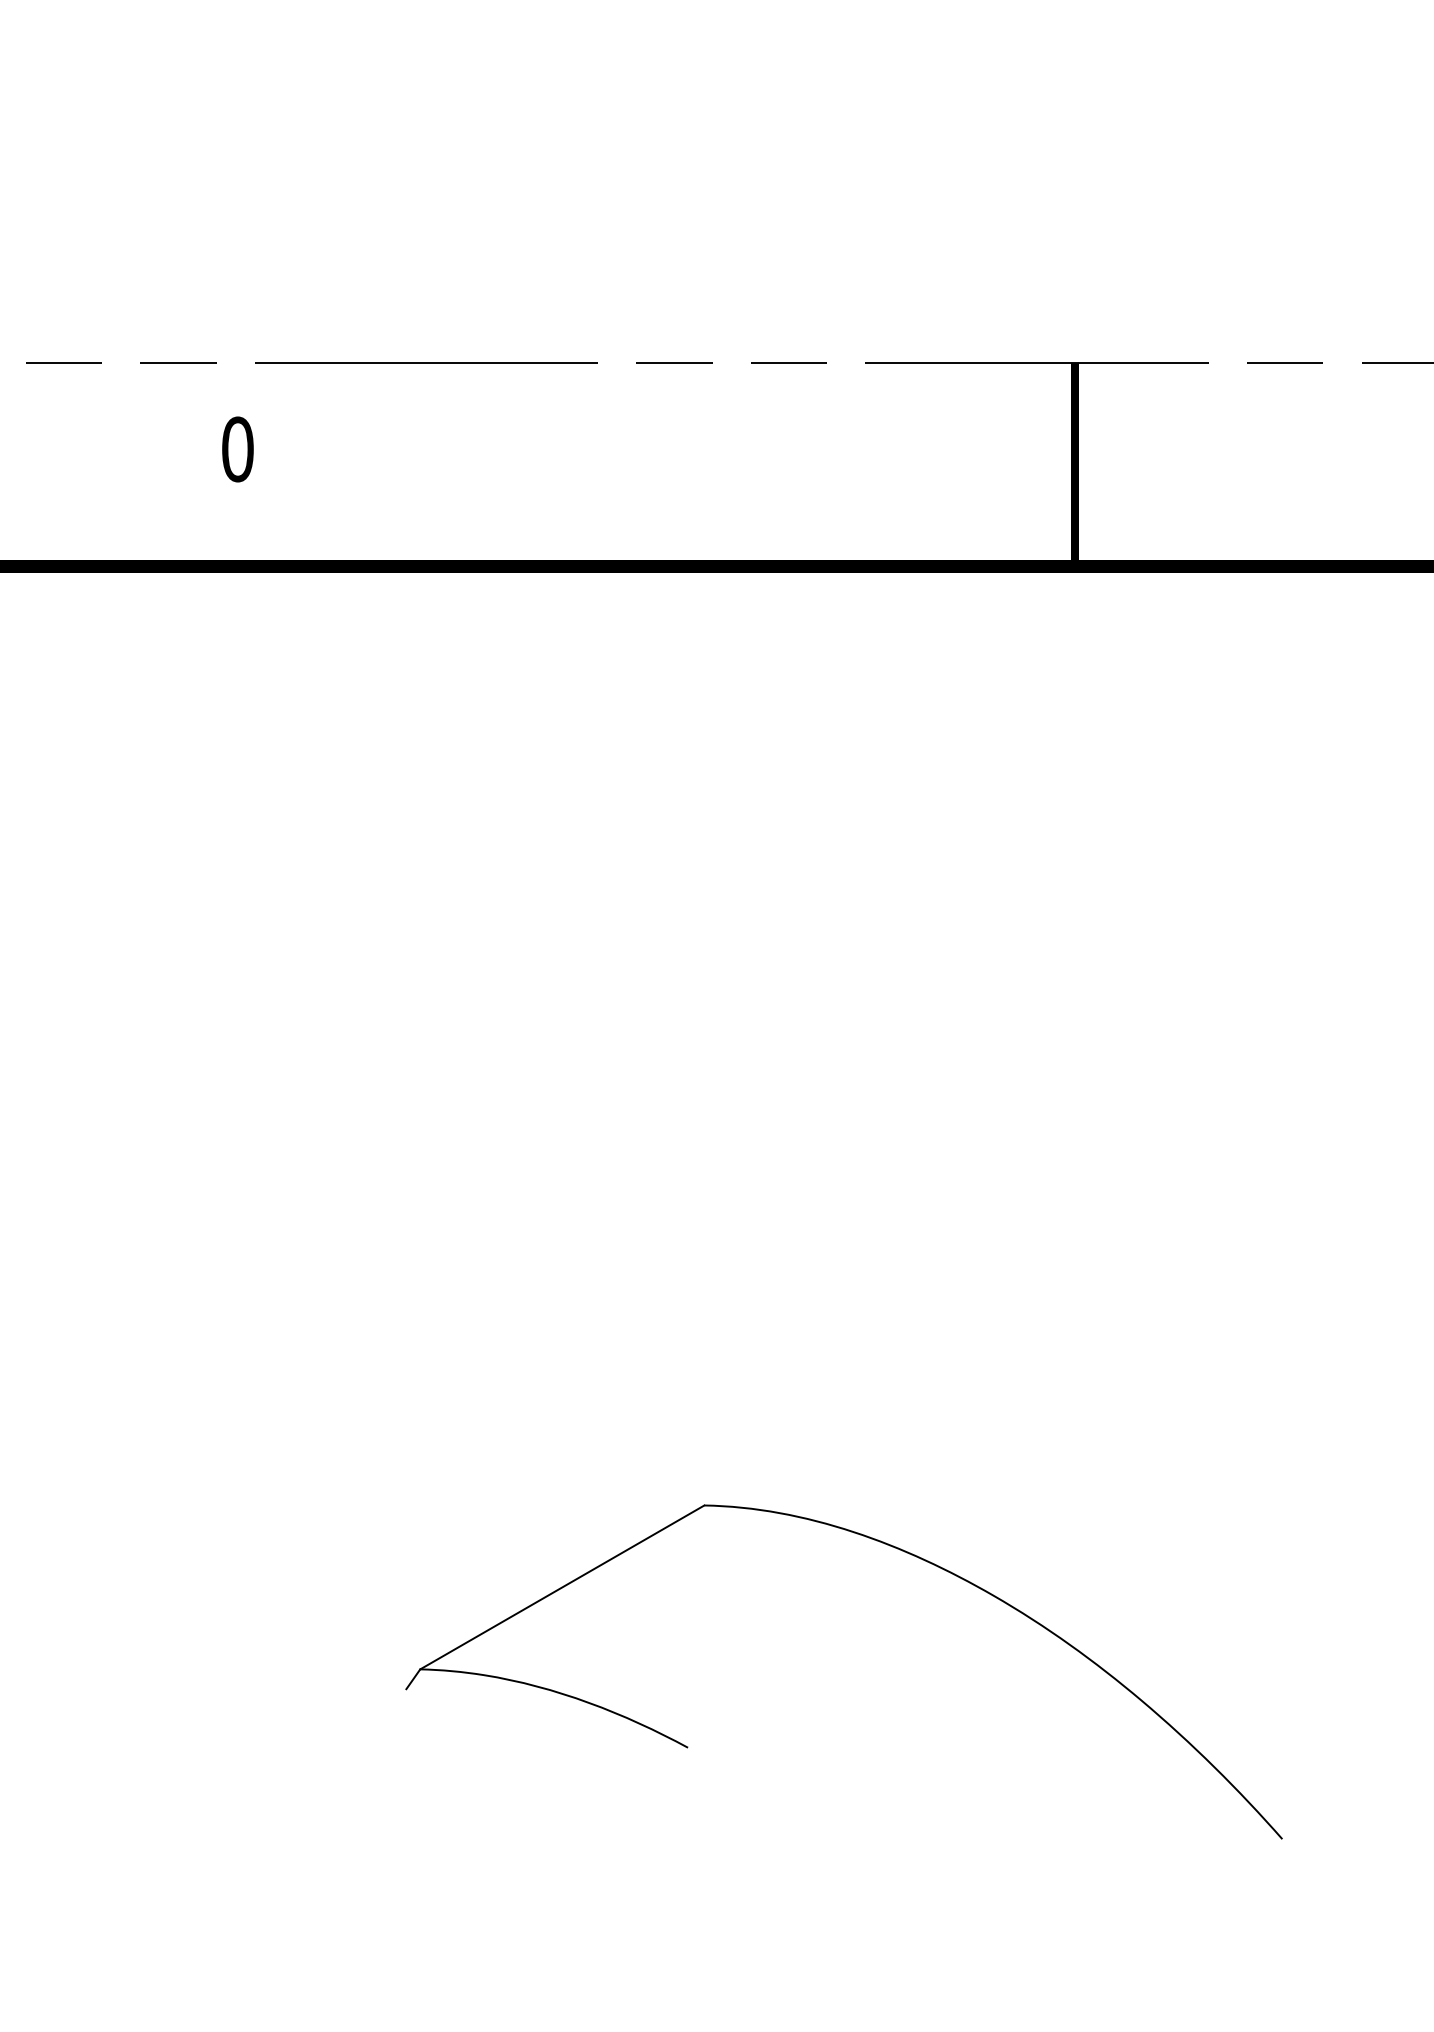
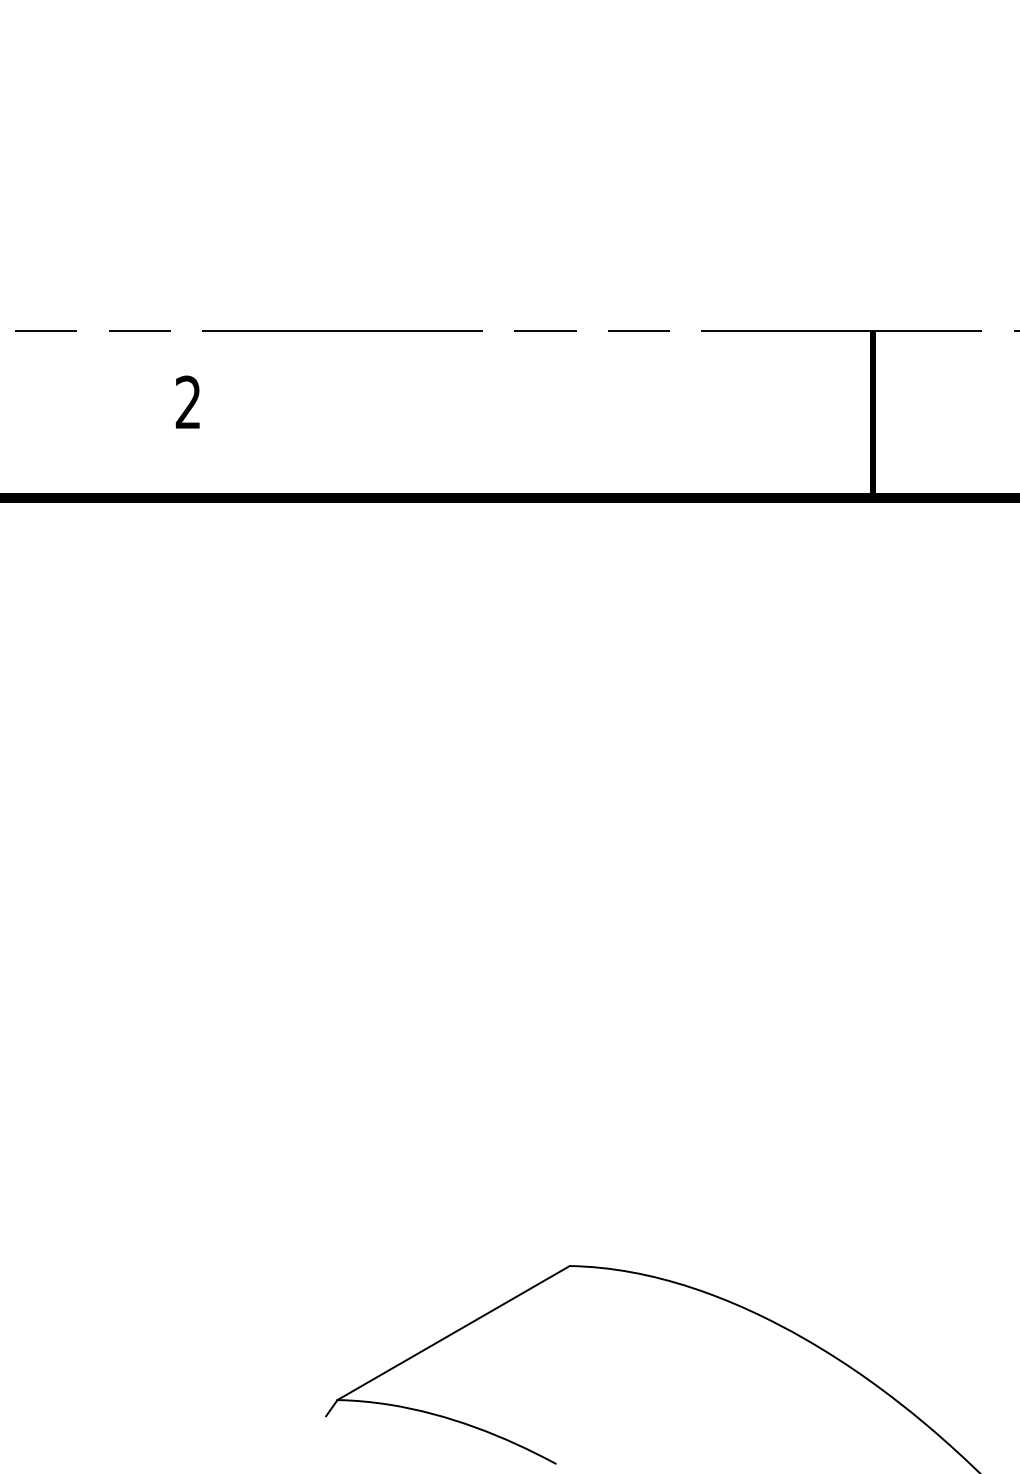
text: (237, 449) -> (188, 402), 0 -> 2

